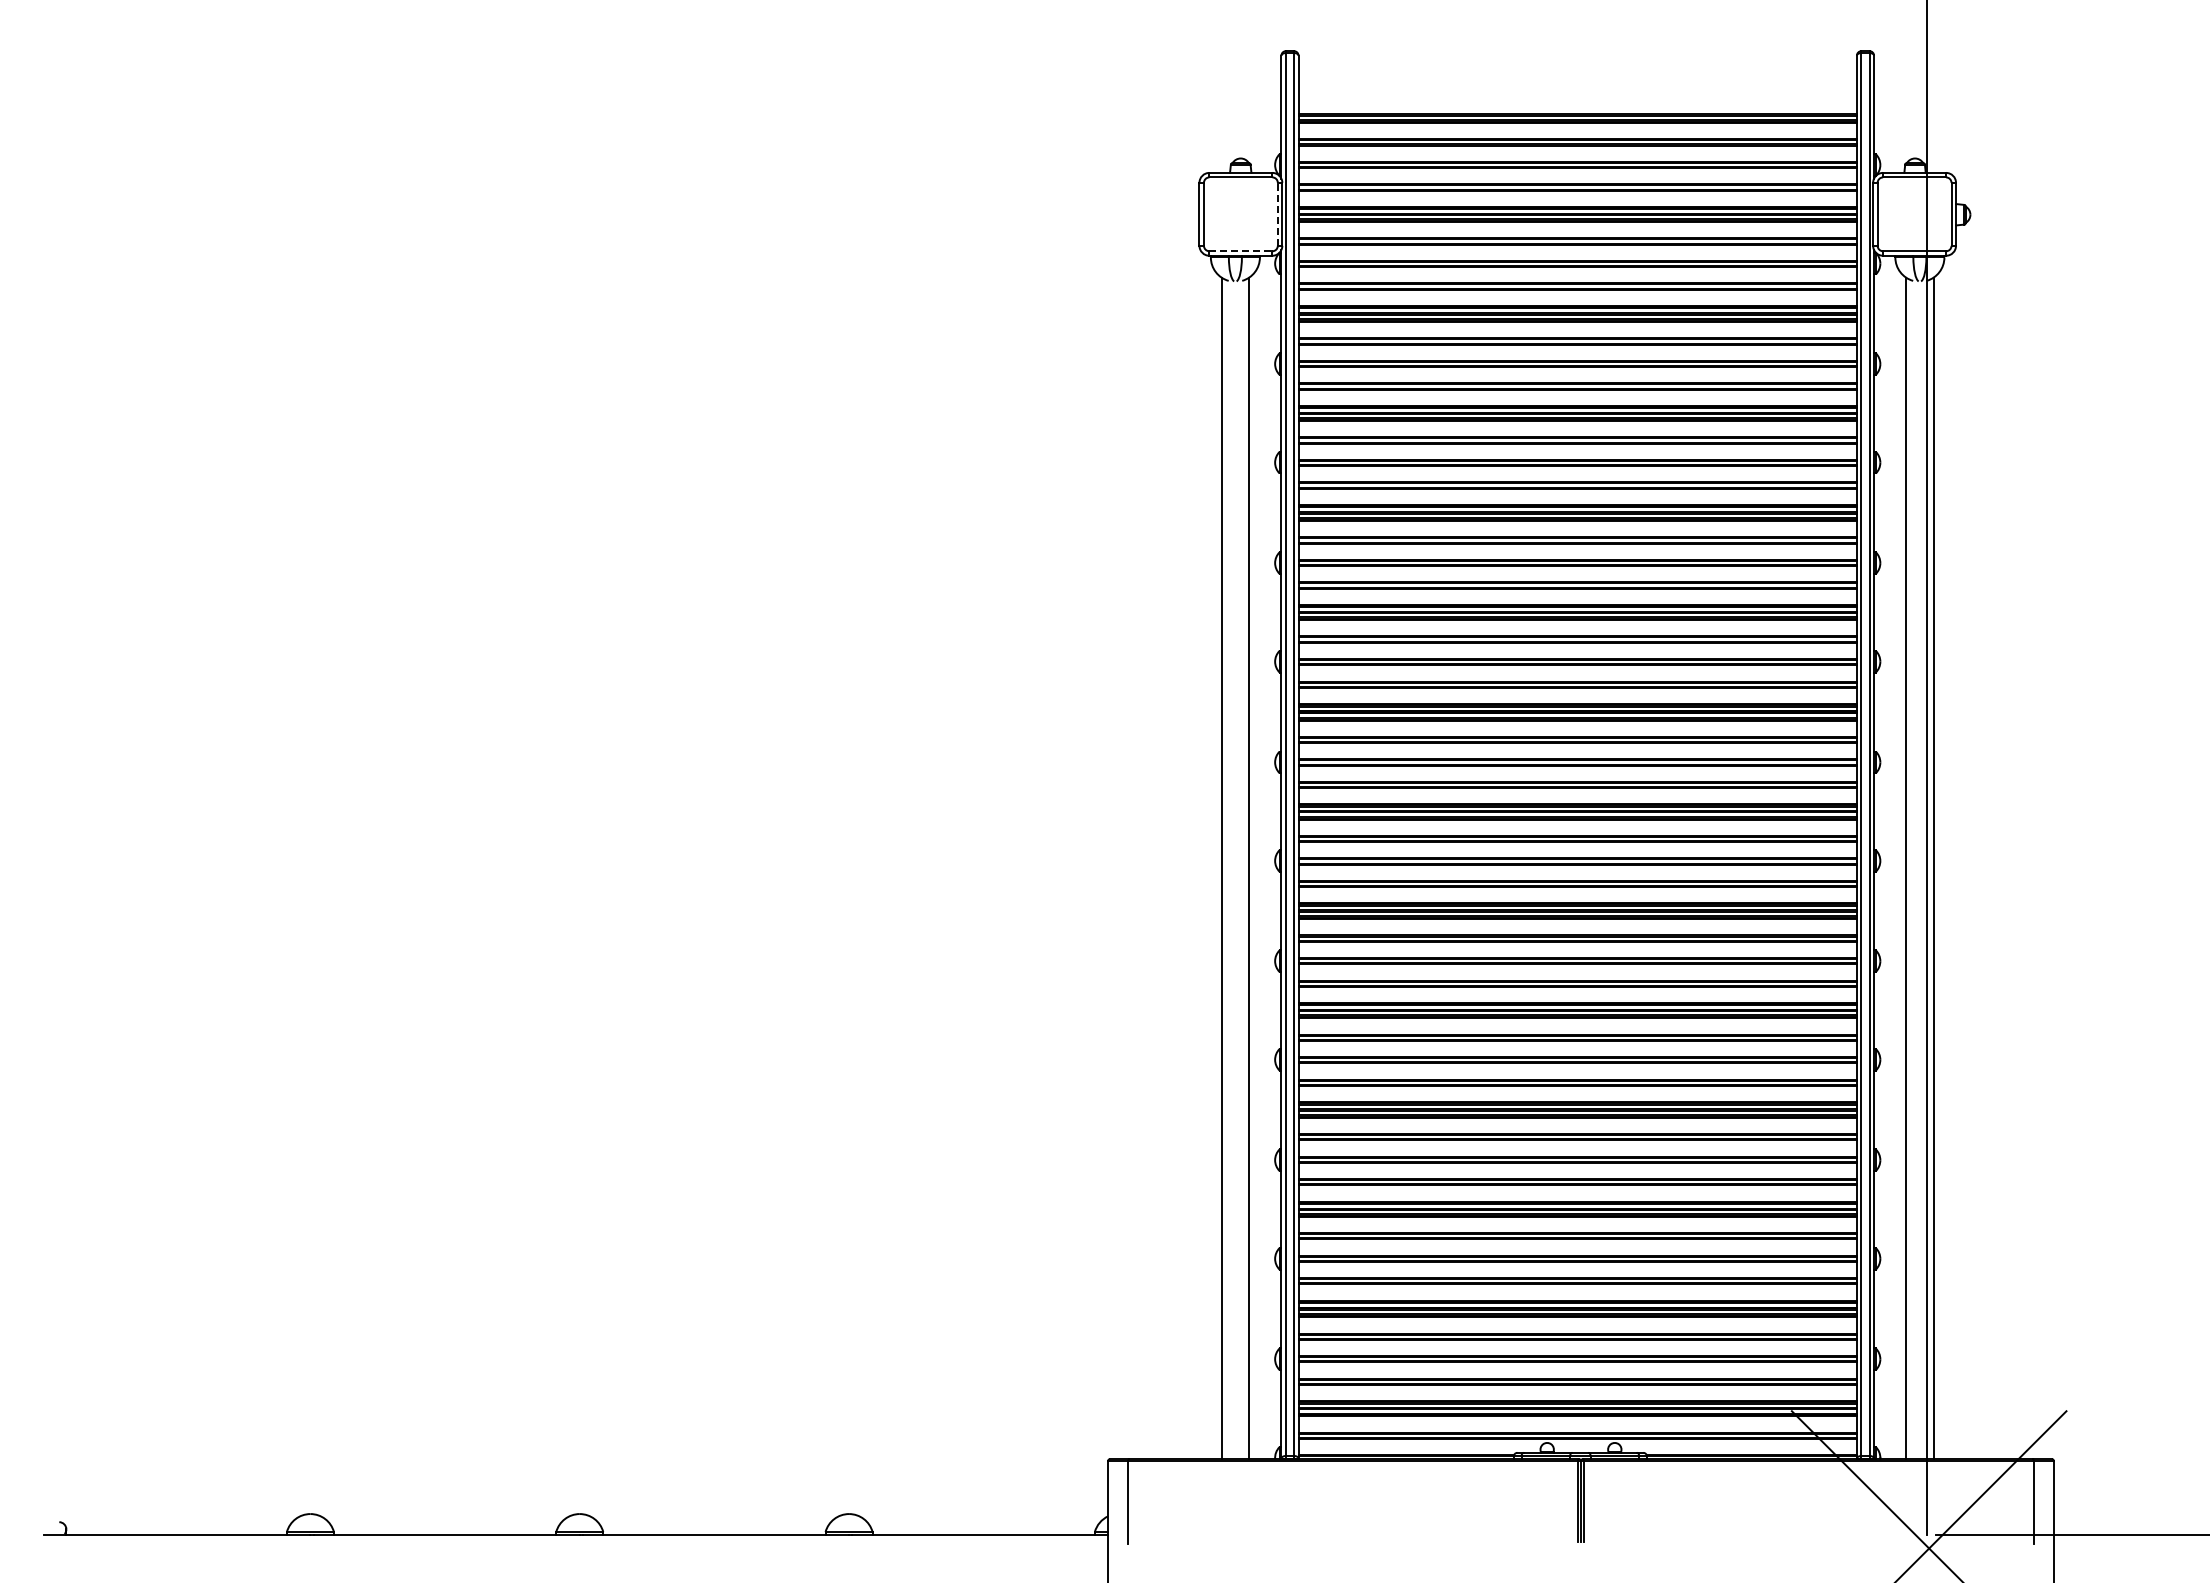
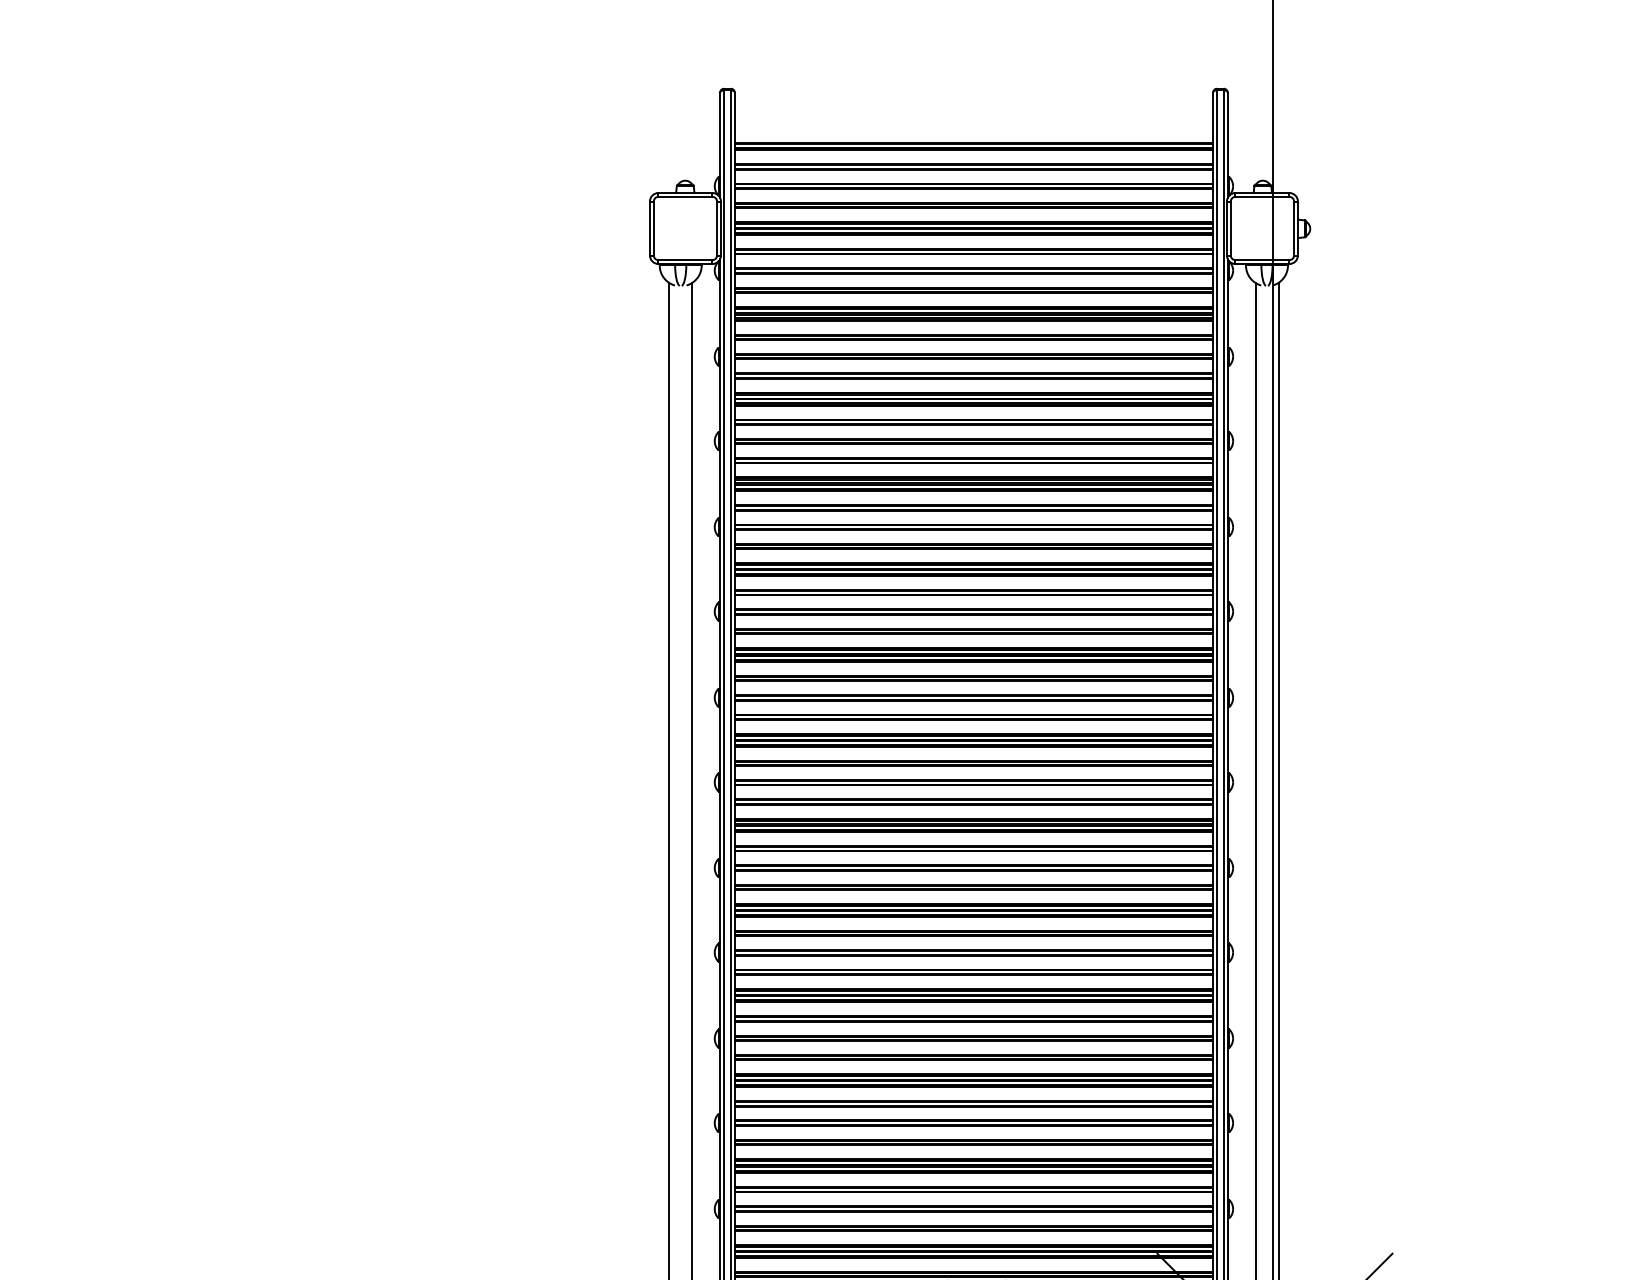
line: (1277, 214) -> (716, 228), dashed -> solid
line: (1240, 251) -> (685, 260), dashed -> solid

